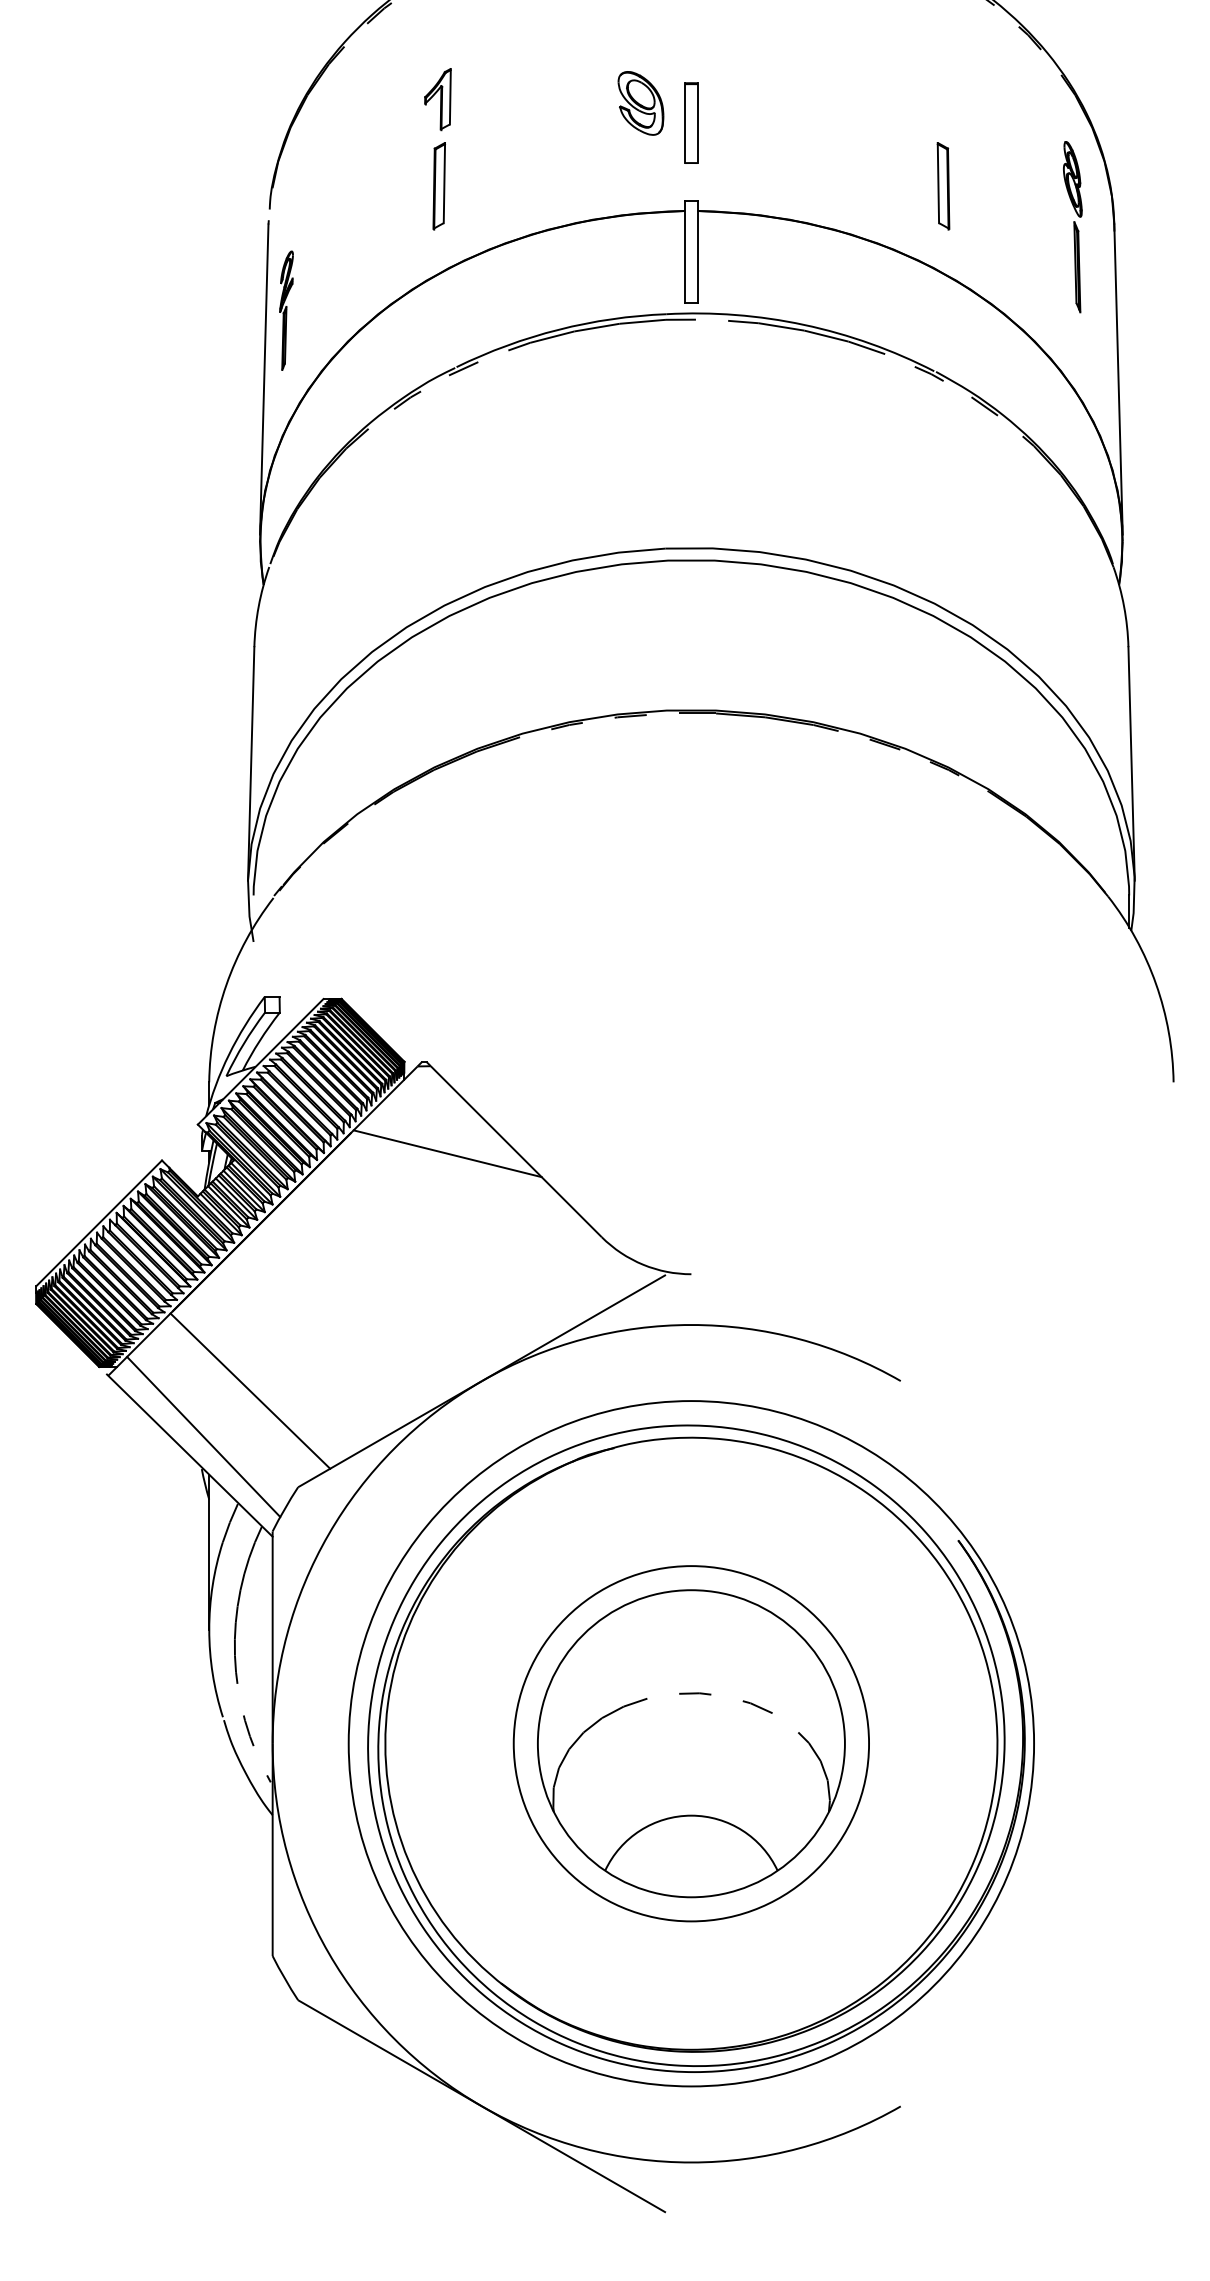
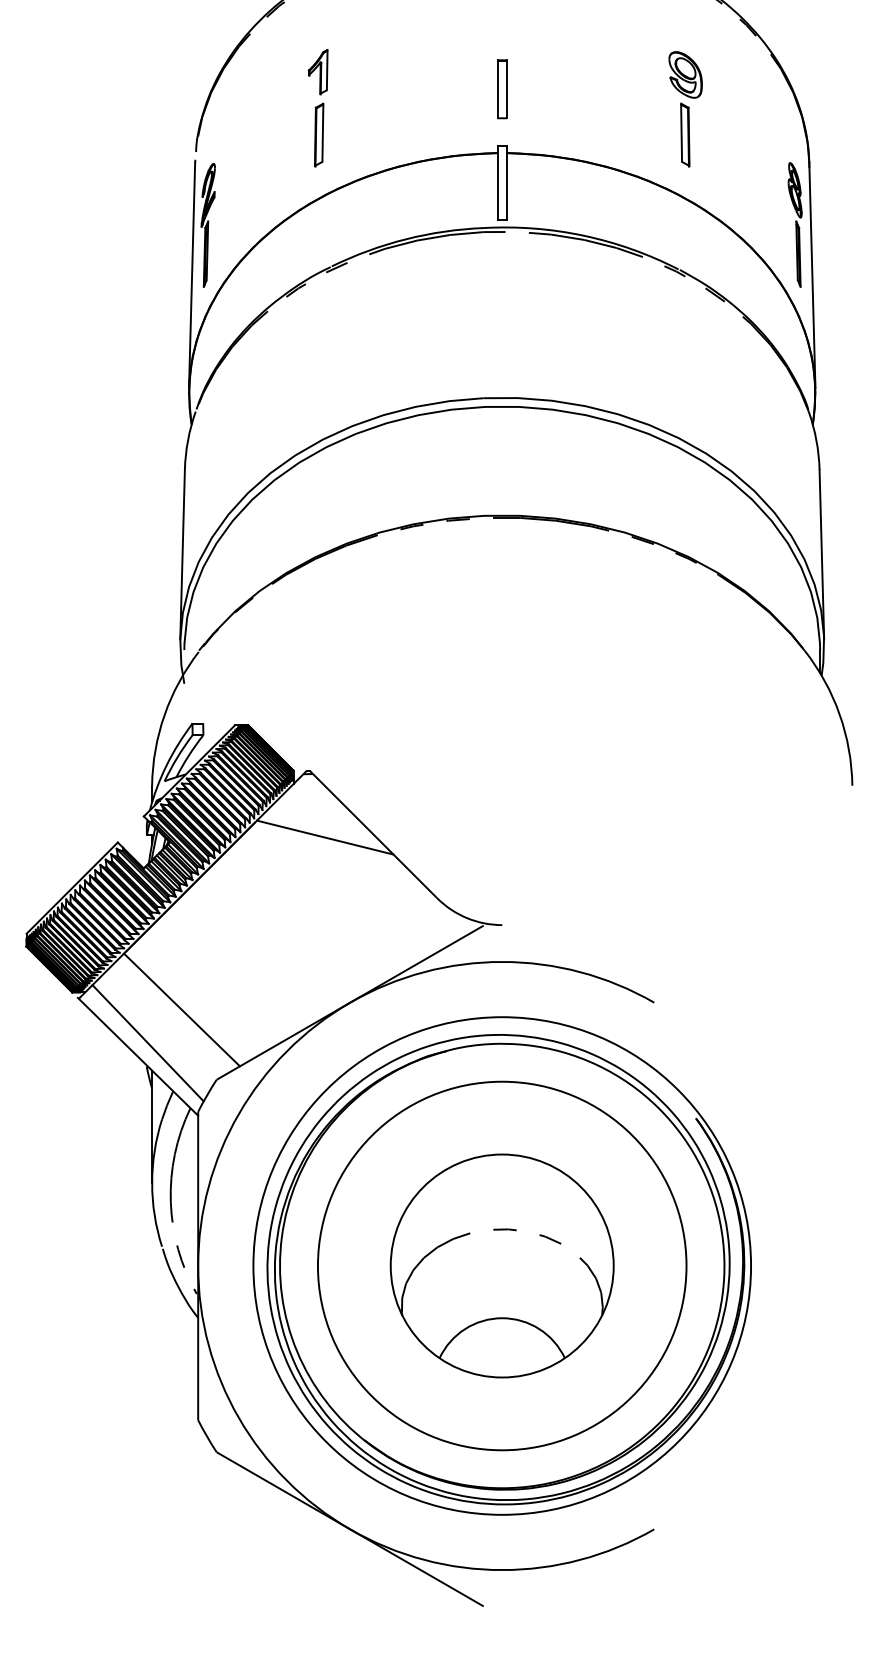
part: (640, 103) -> (685, 75), moved
part: (1072, 227) -> (794, 225), moved
part: (286, 310) -> (208, 225), size x1.43
circle: (691, 1743) -> (502, 1265), size x1.43

